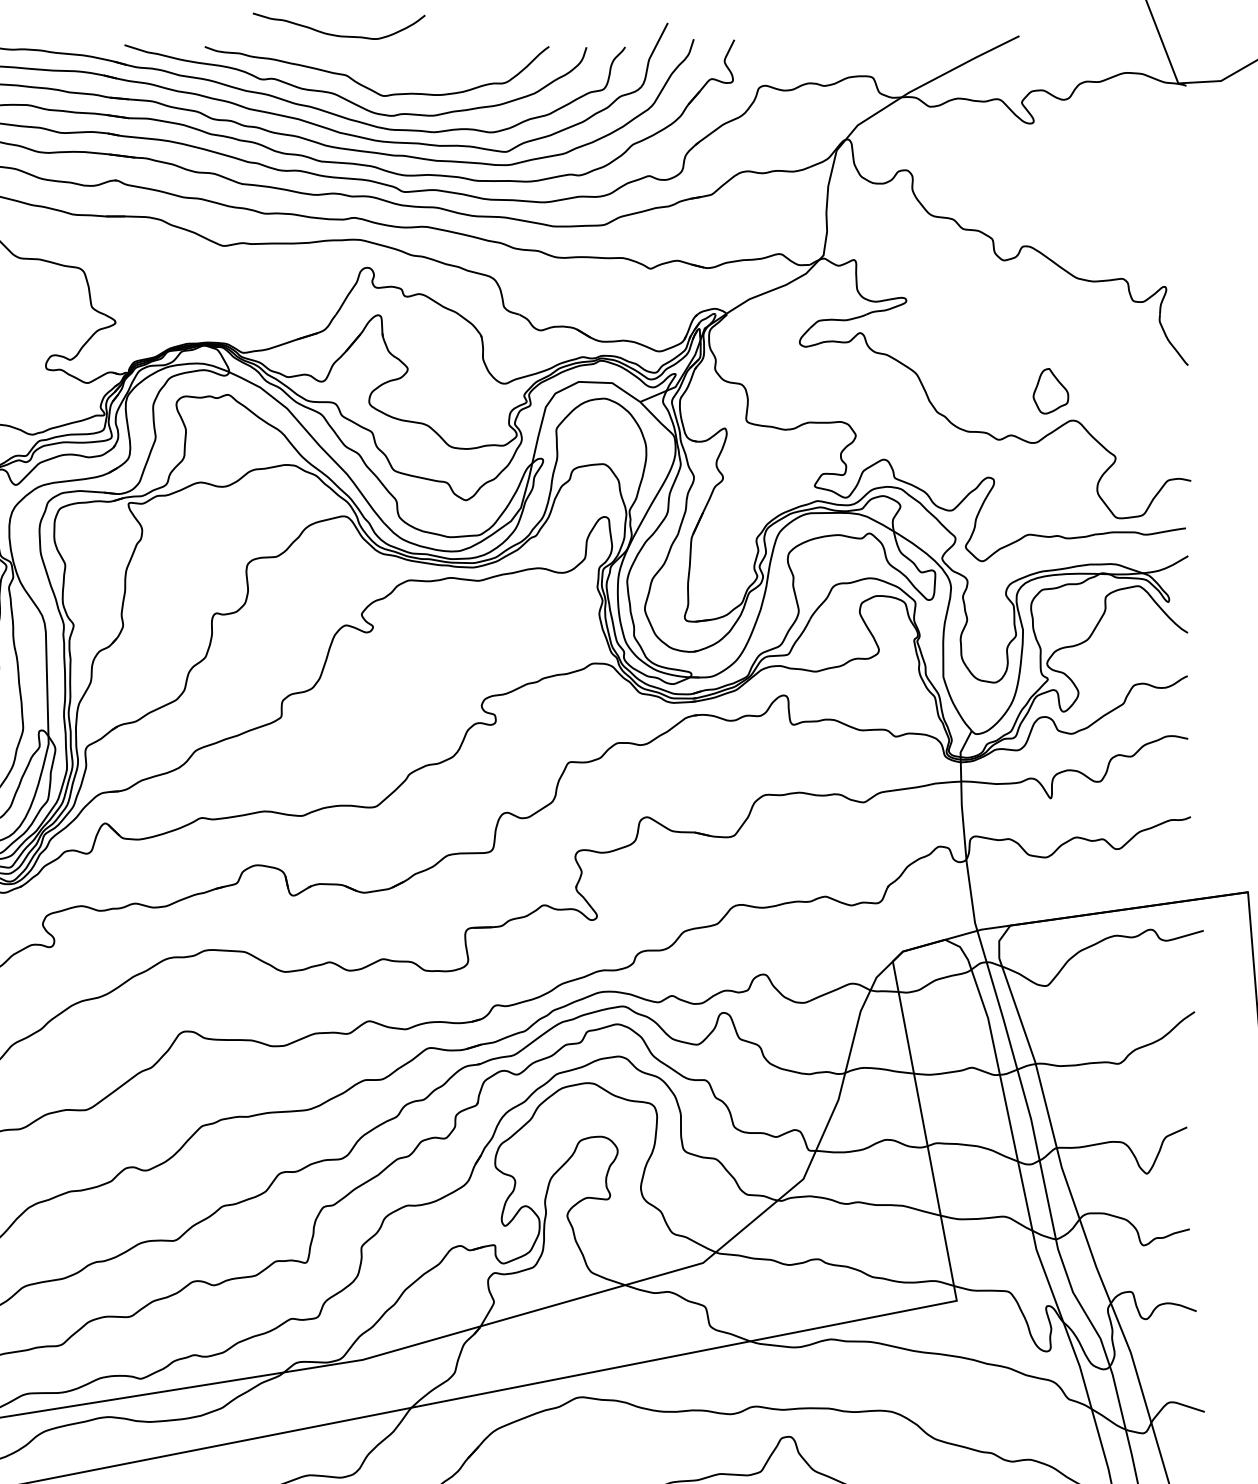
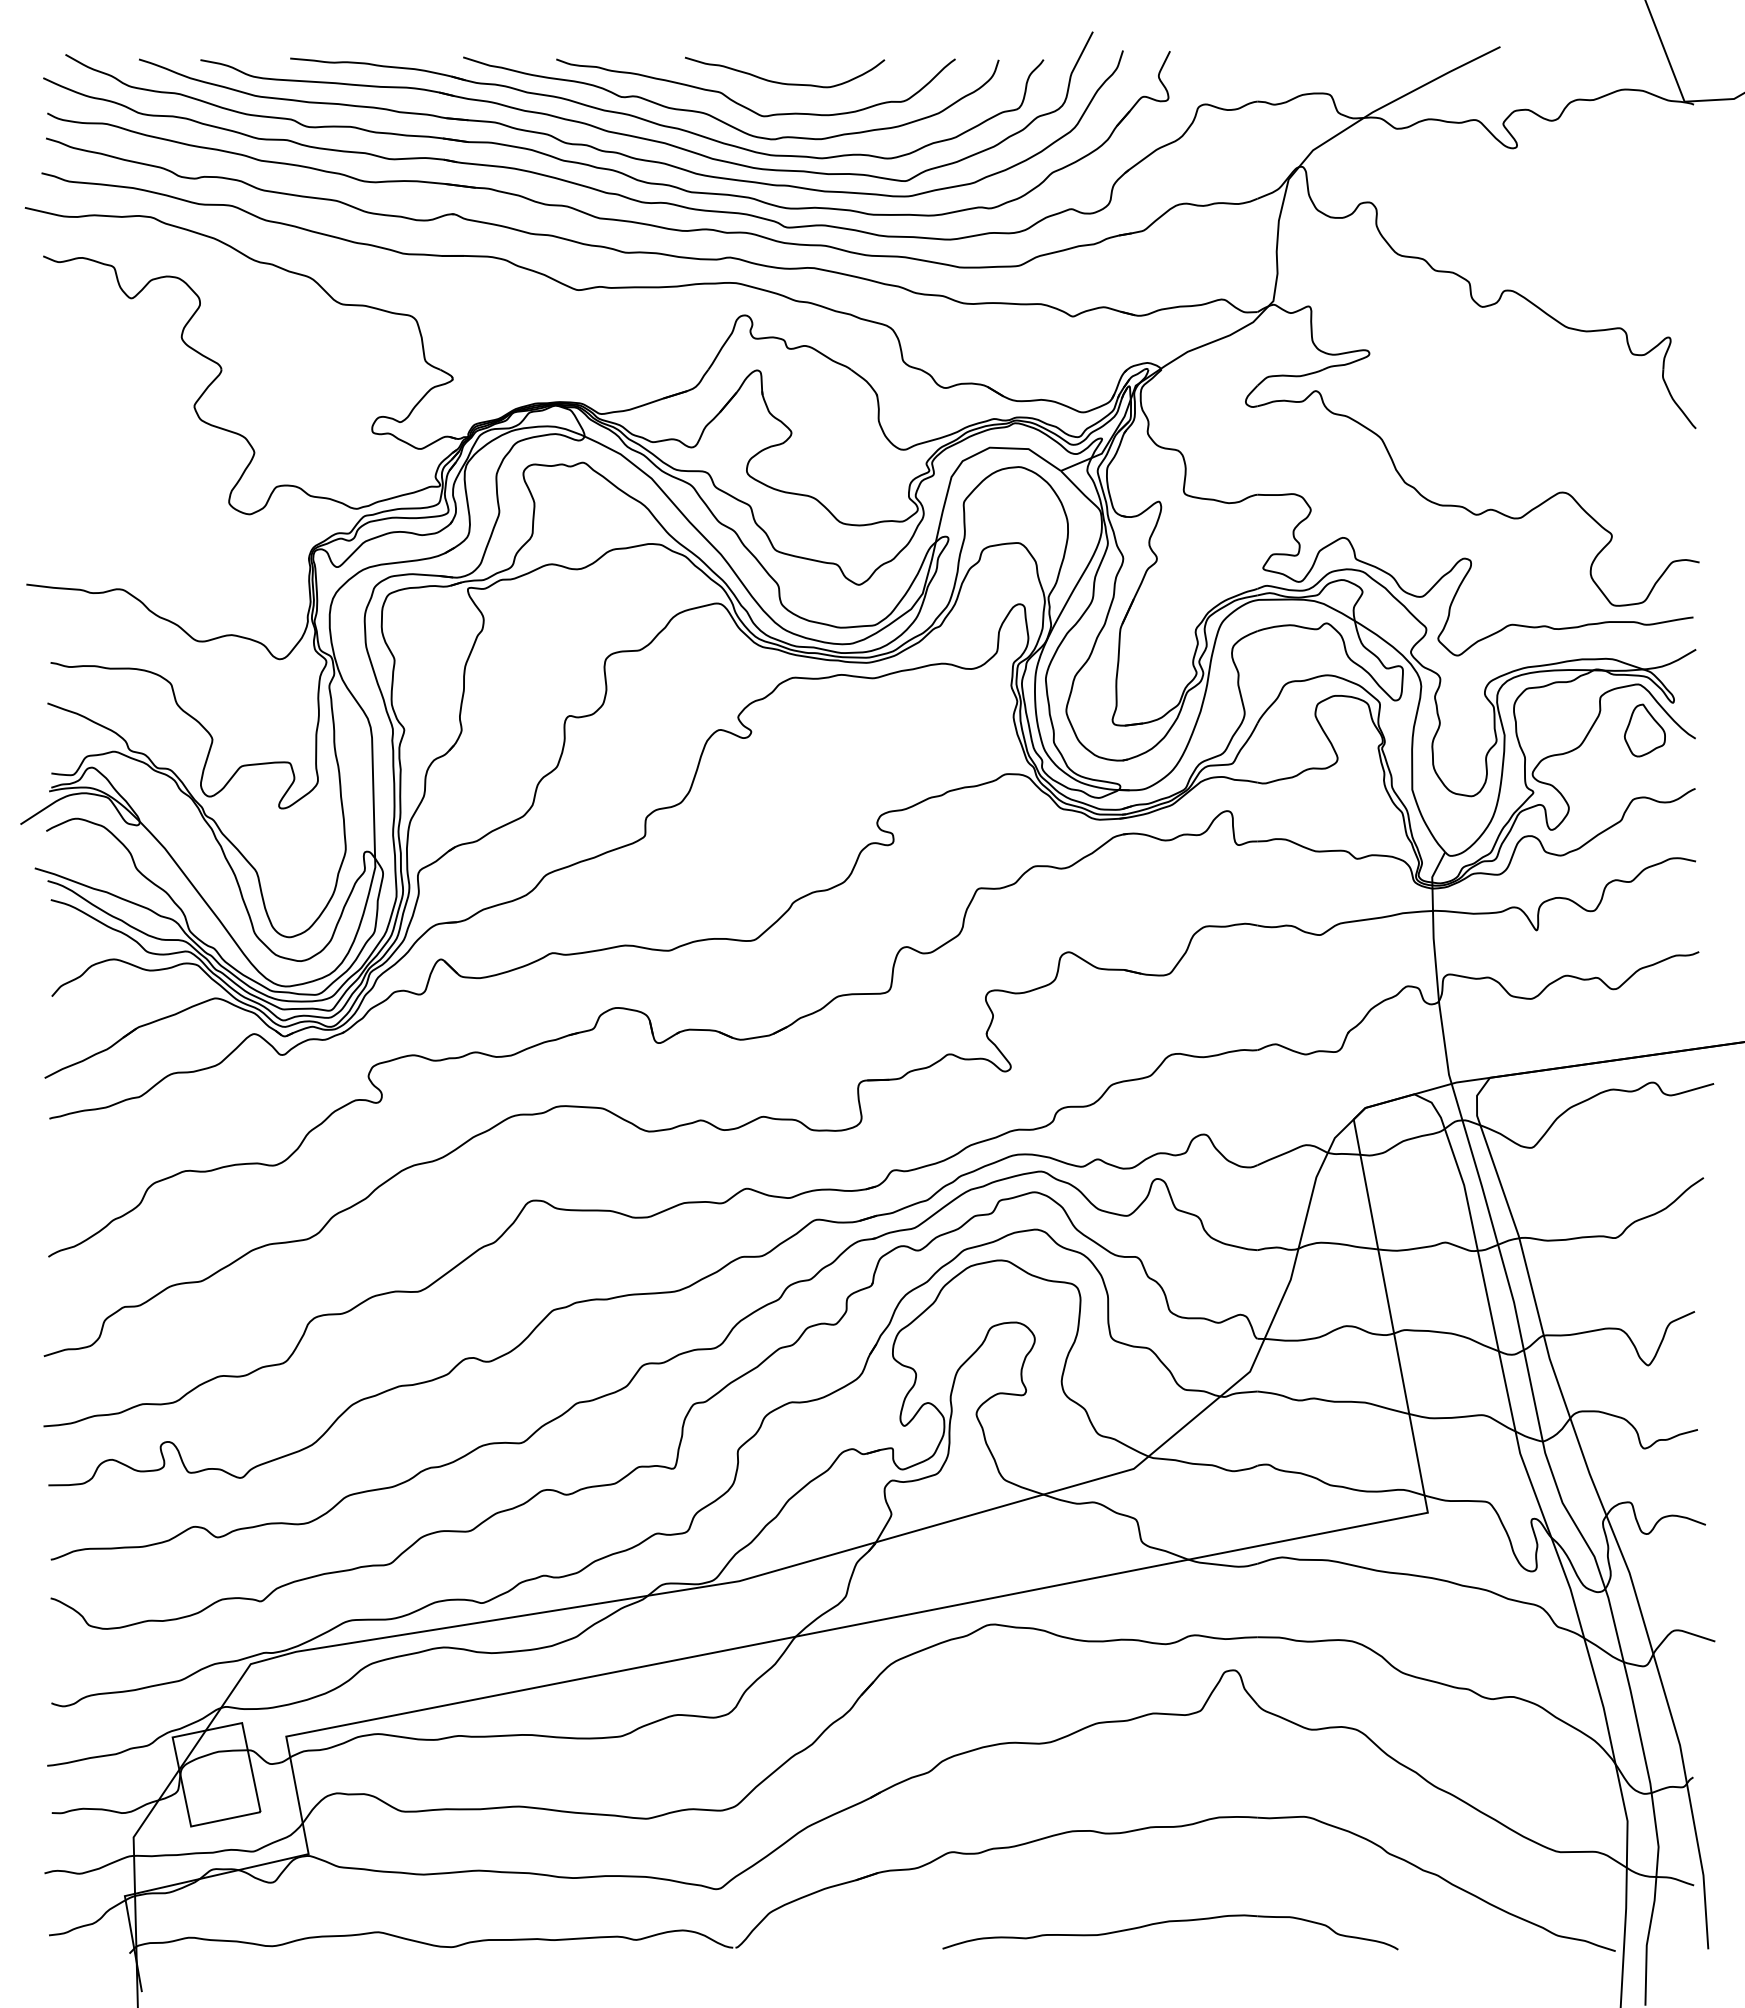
curve: (337, 34) -> (783, 82), moved
part: (1050, 391) -> (1644, 730), moved

